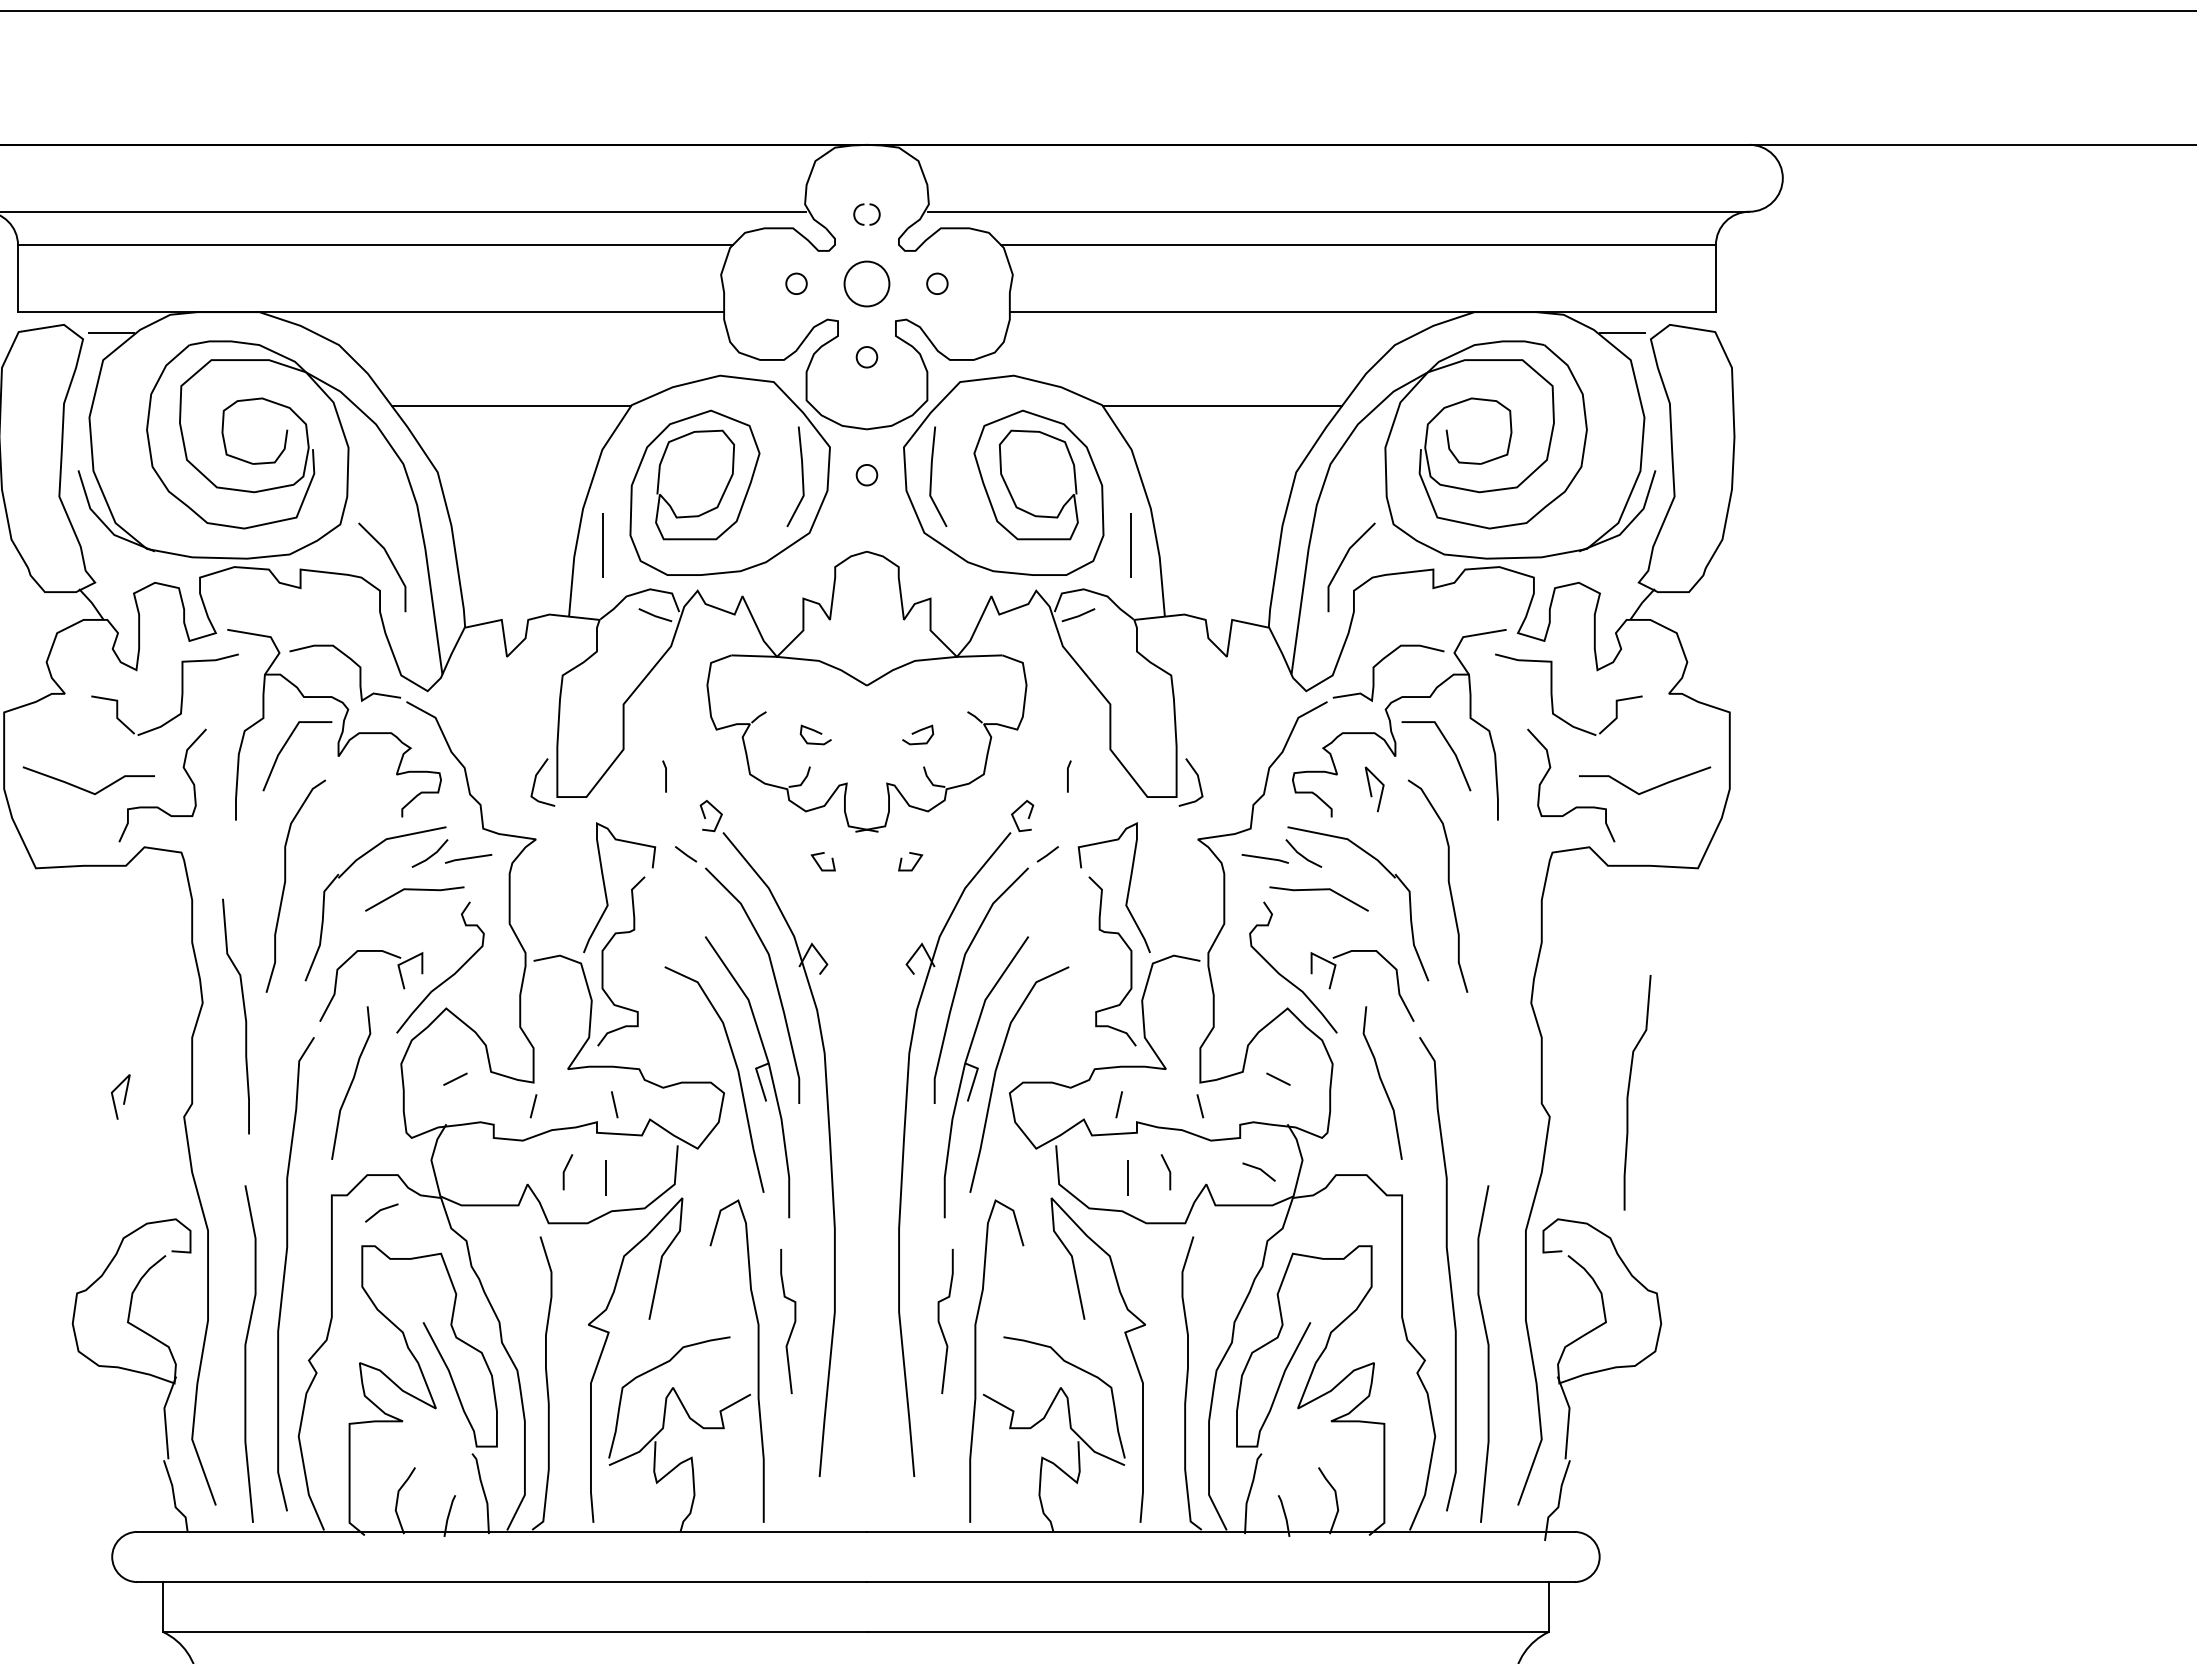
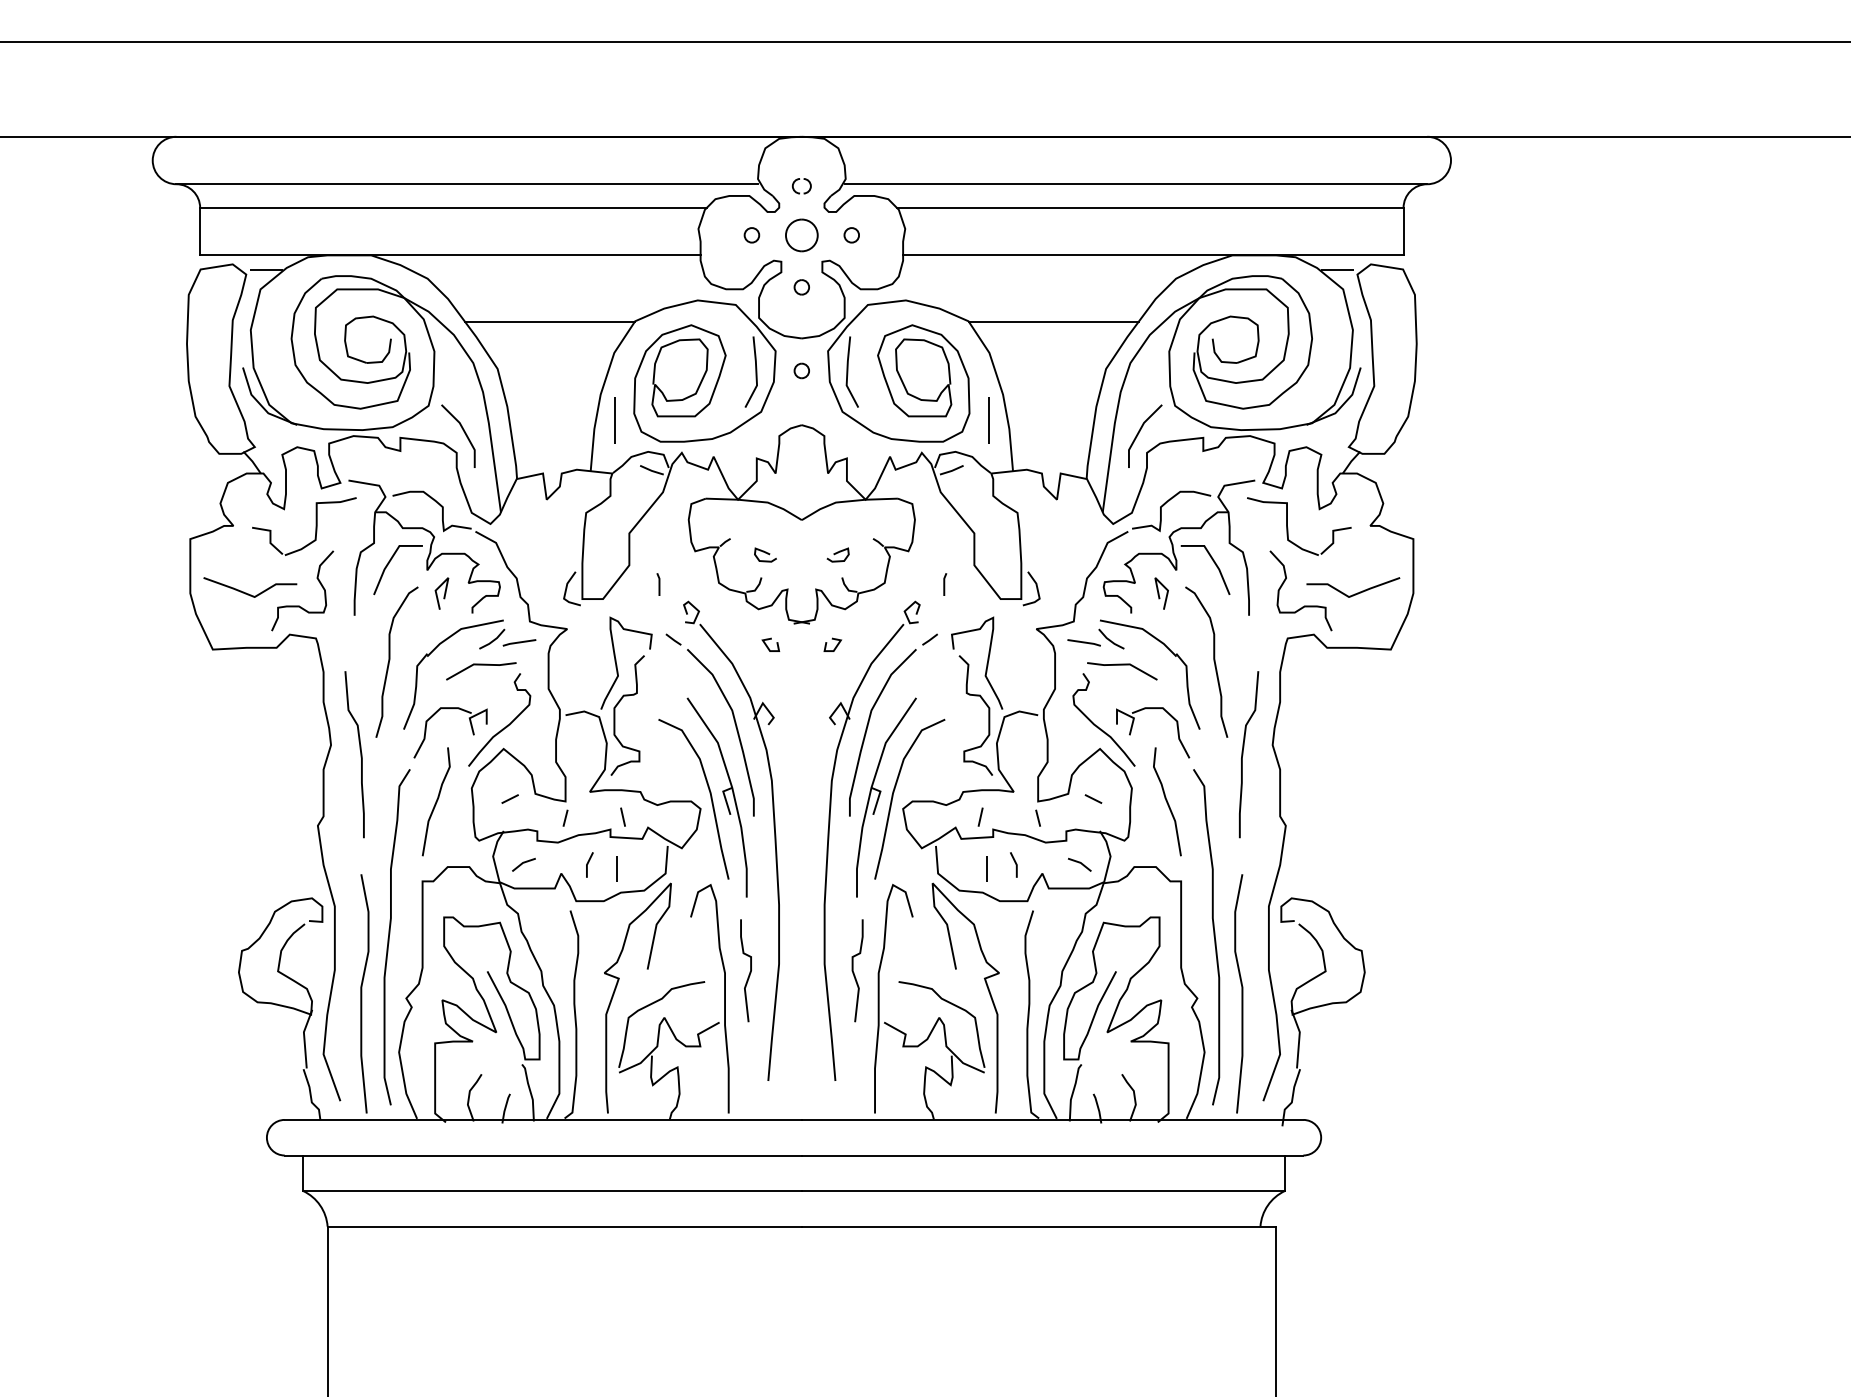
curve: (1629, 1092) -> (1243, 754), moved
line: (124, 1096) -> (444, 593), moved
line: (381, 1211) -> (523, 863), moved

